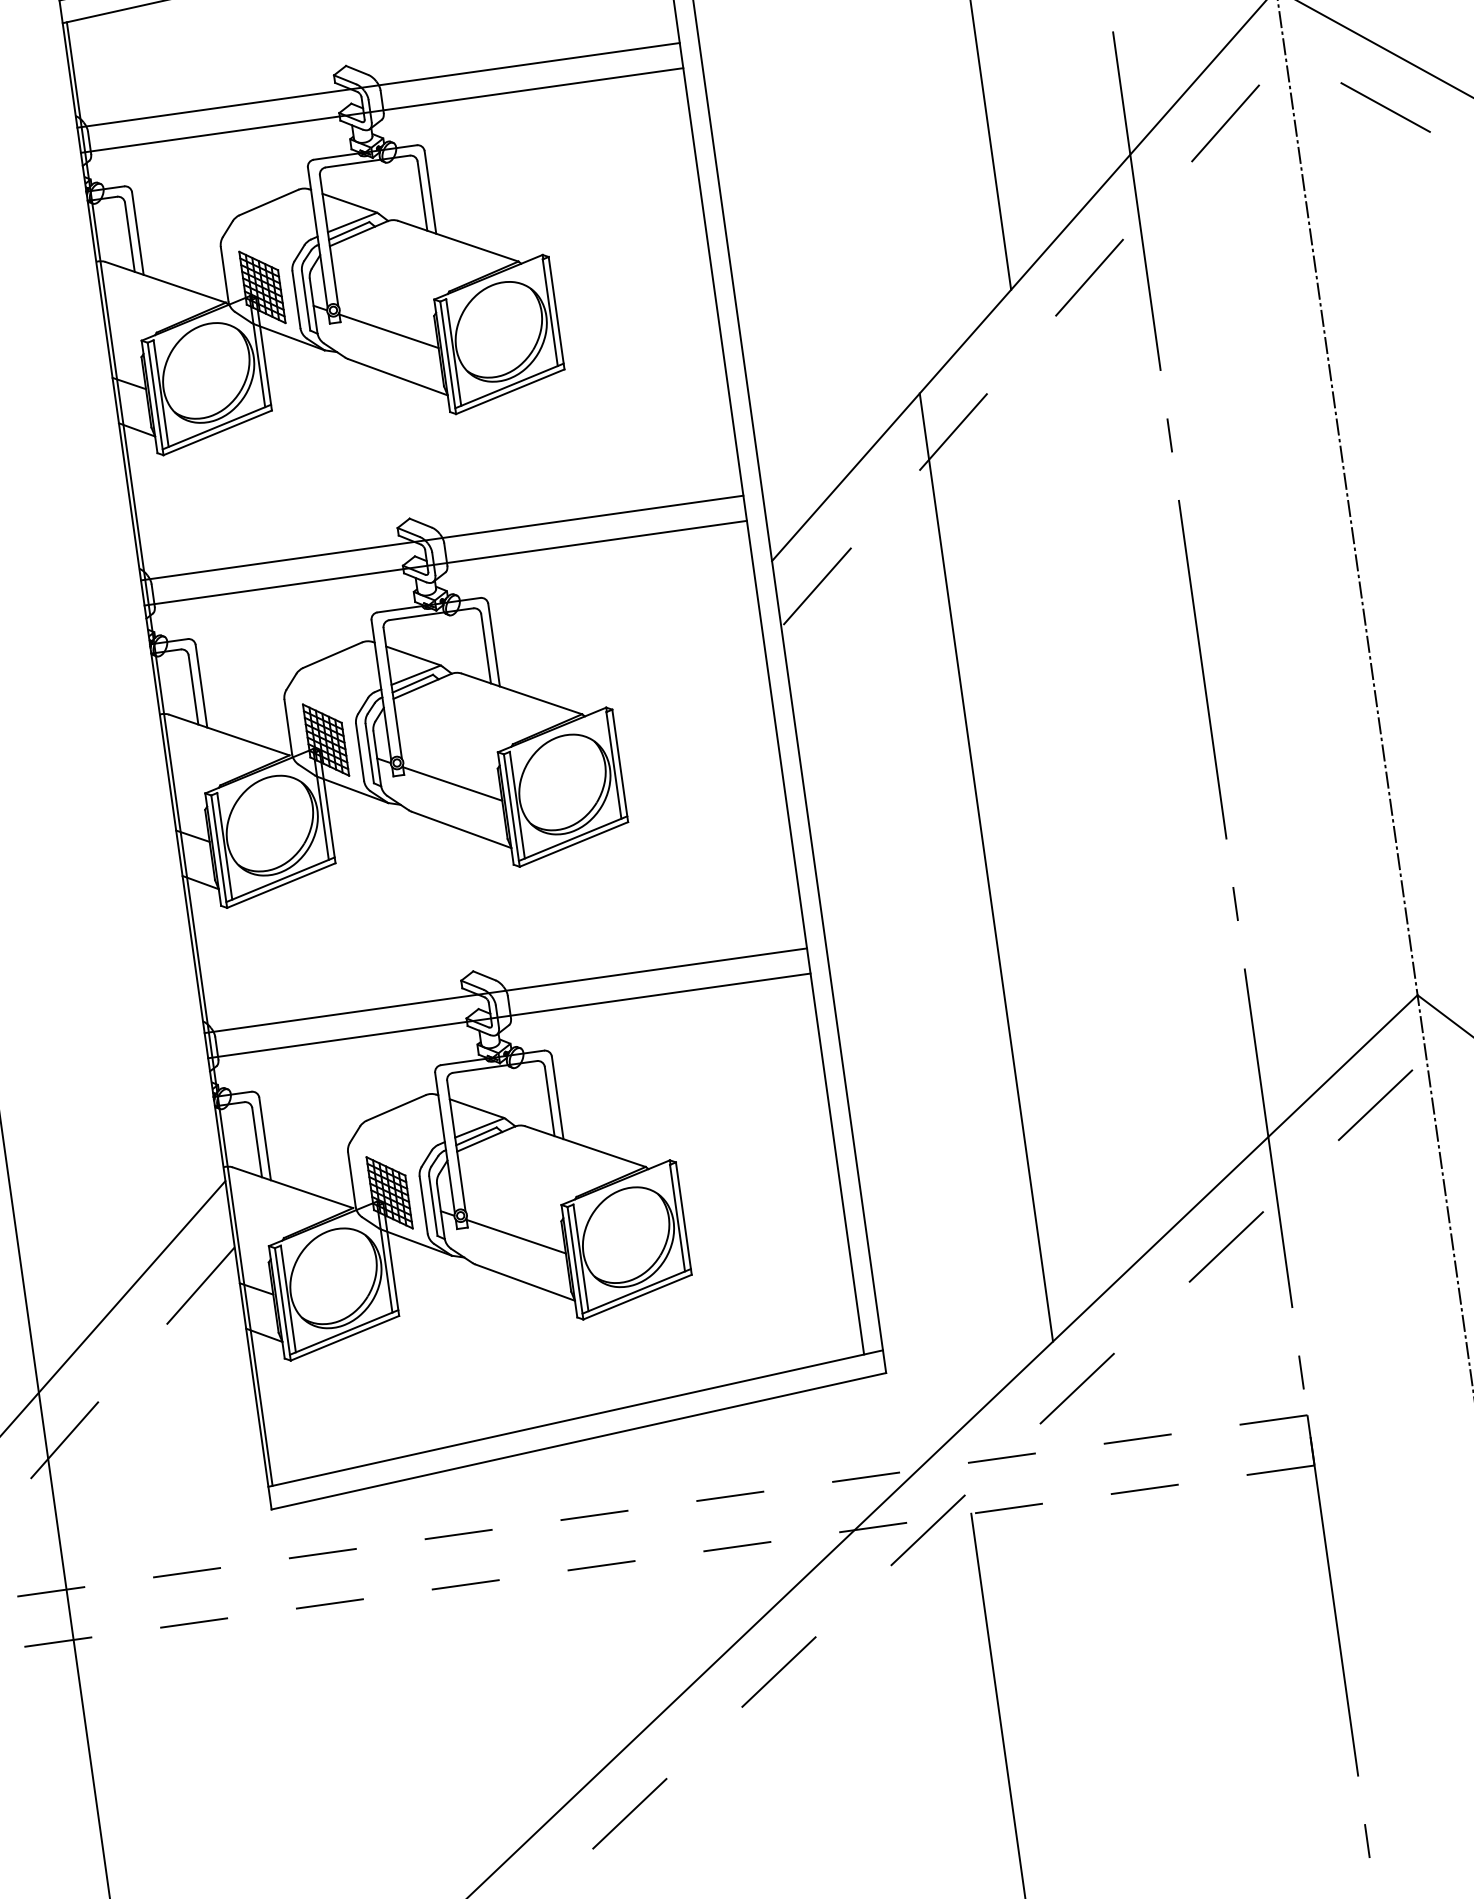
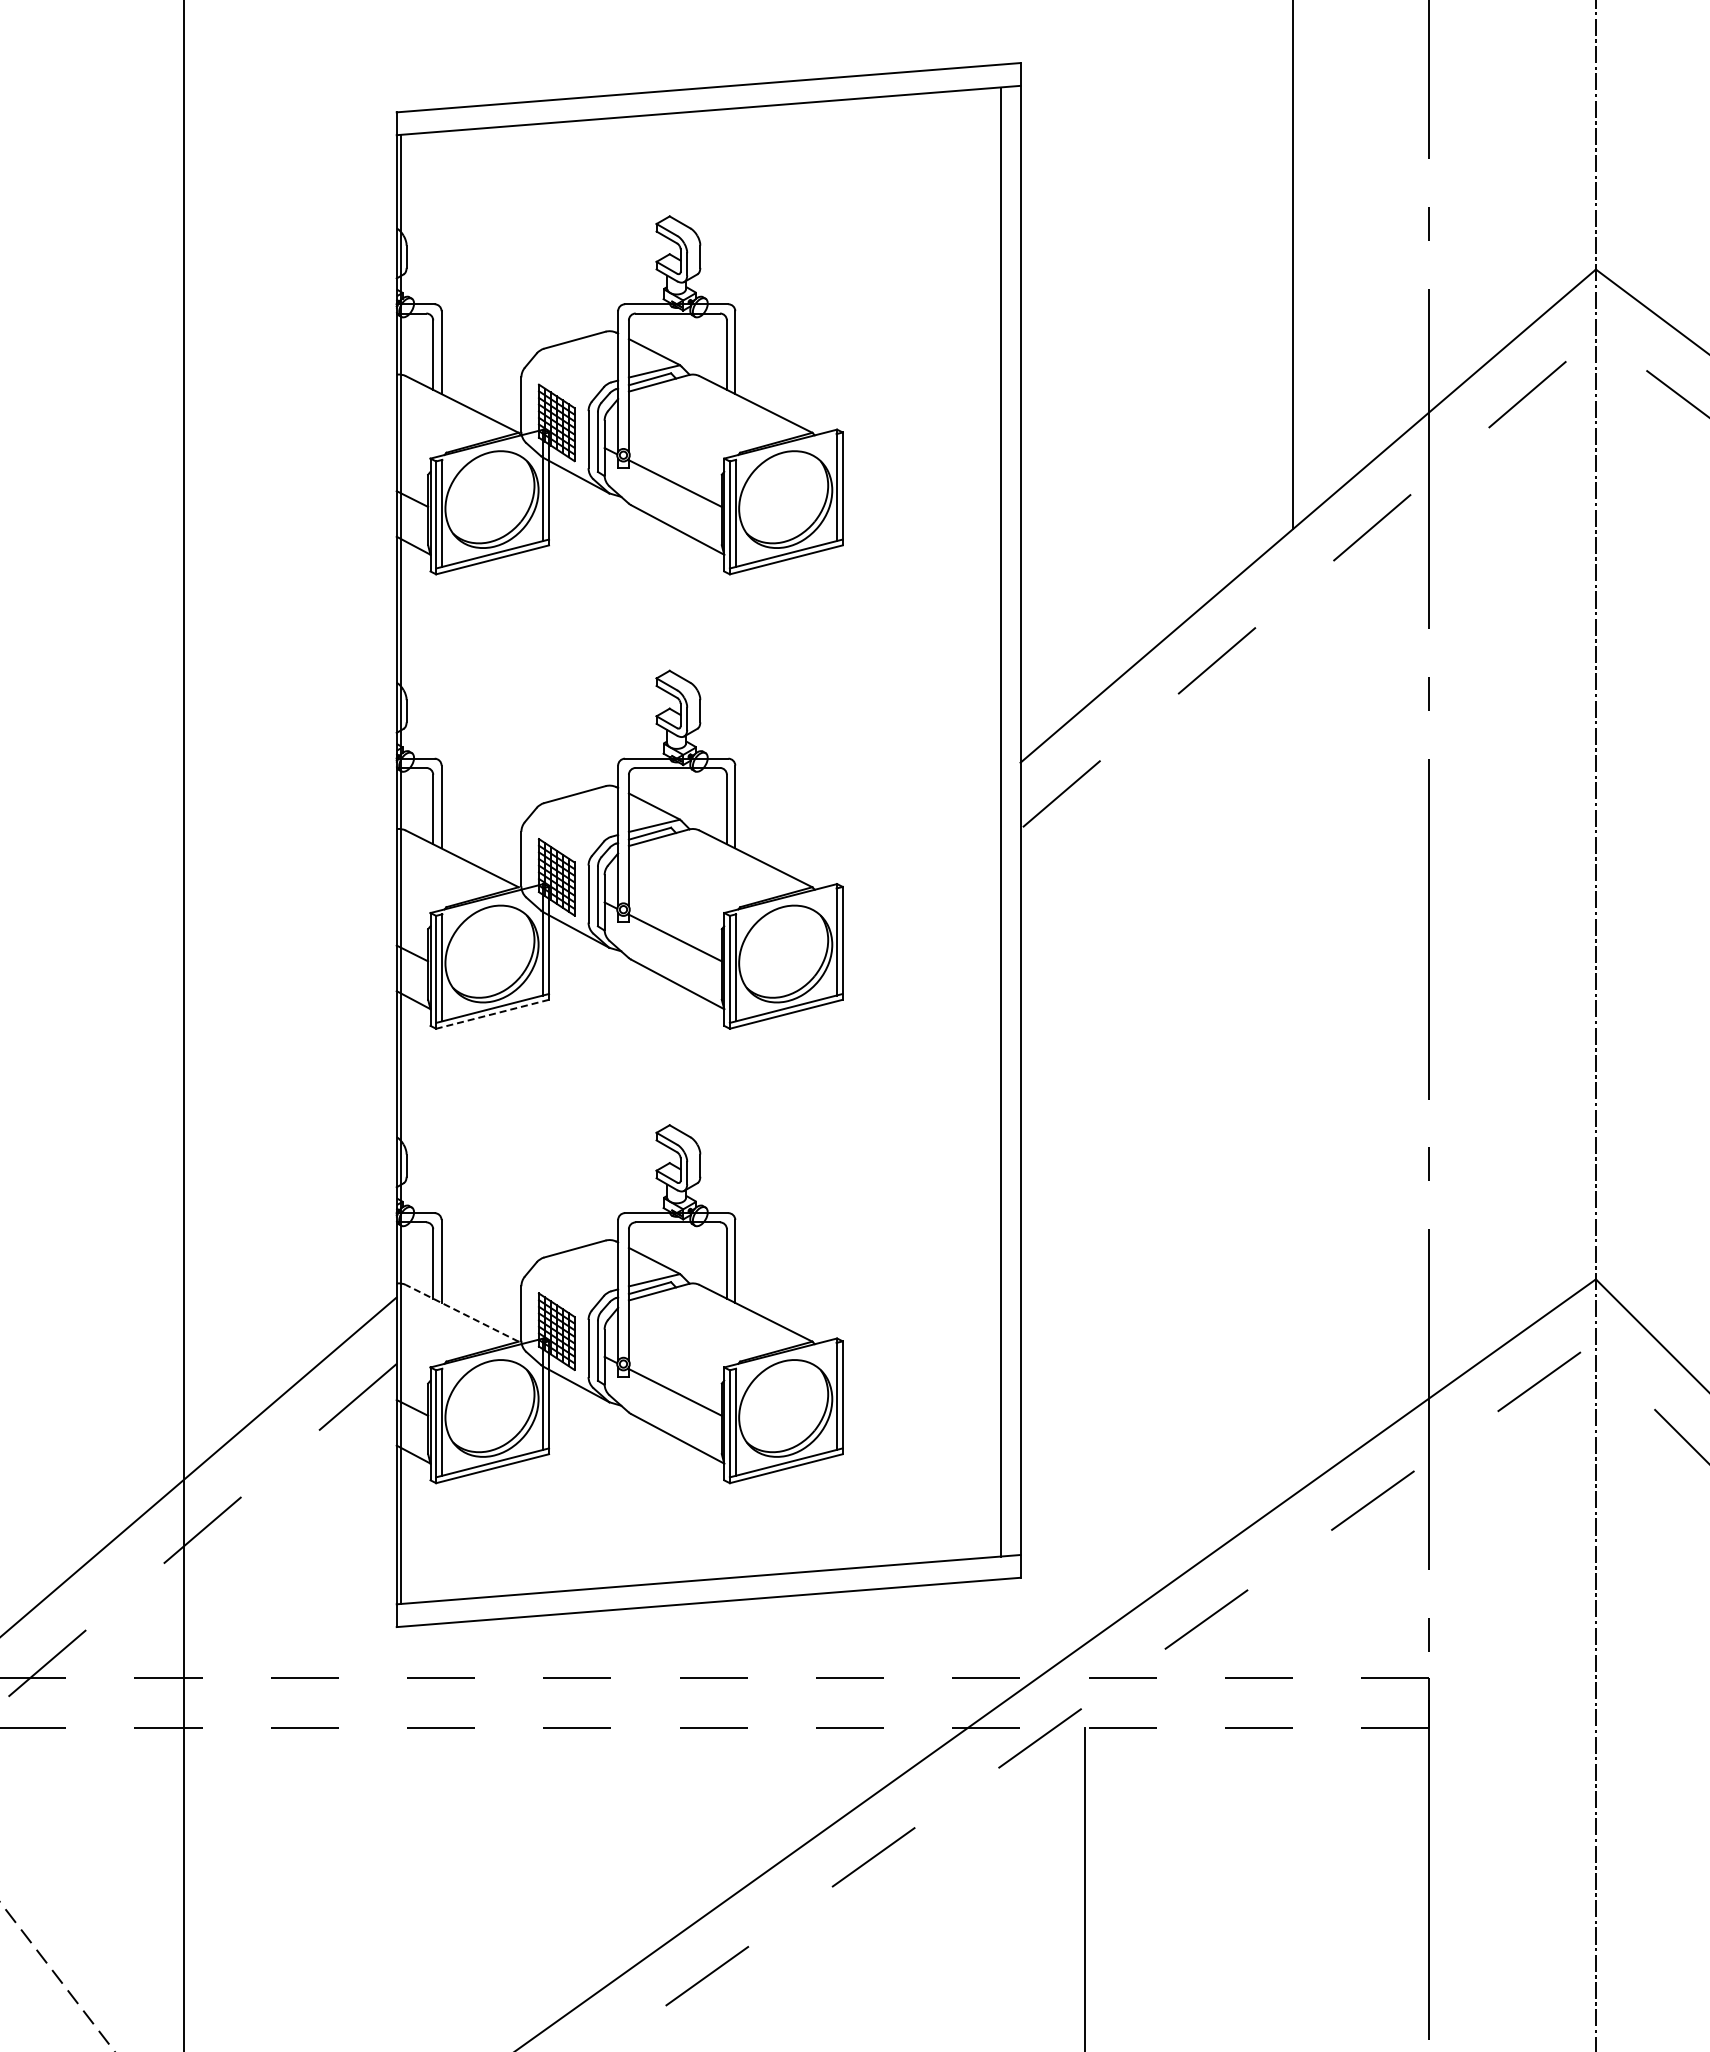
line: (378, 85) -> (698, 240), removed
line: (381, 110) -> (698, 265), removed
line: (441, 538) -> (698, 694), removed
line: (445, 563) -> (698, 719), removed
line: (986, 866) -> (1189, 1093), removed
line: (281, 885) -> (492, 1014), solid -> dashed
line: (505, 990) -> (698, 1148), removed
line: (508, 1016) -> (698, 1174), removed
line: (292, 1188) -> (461, 1313), solid -> dashed

